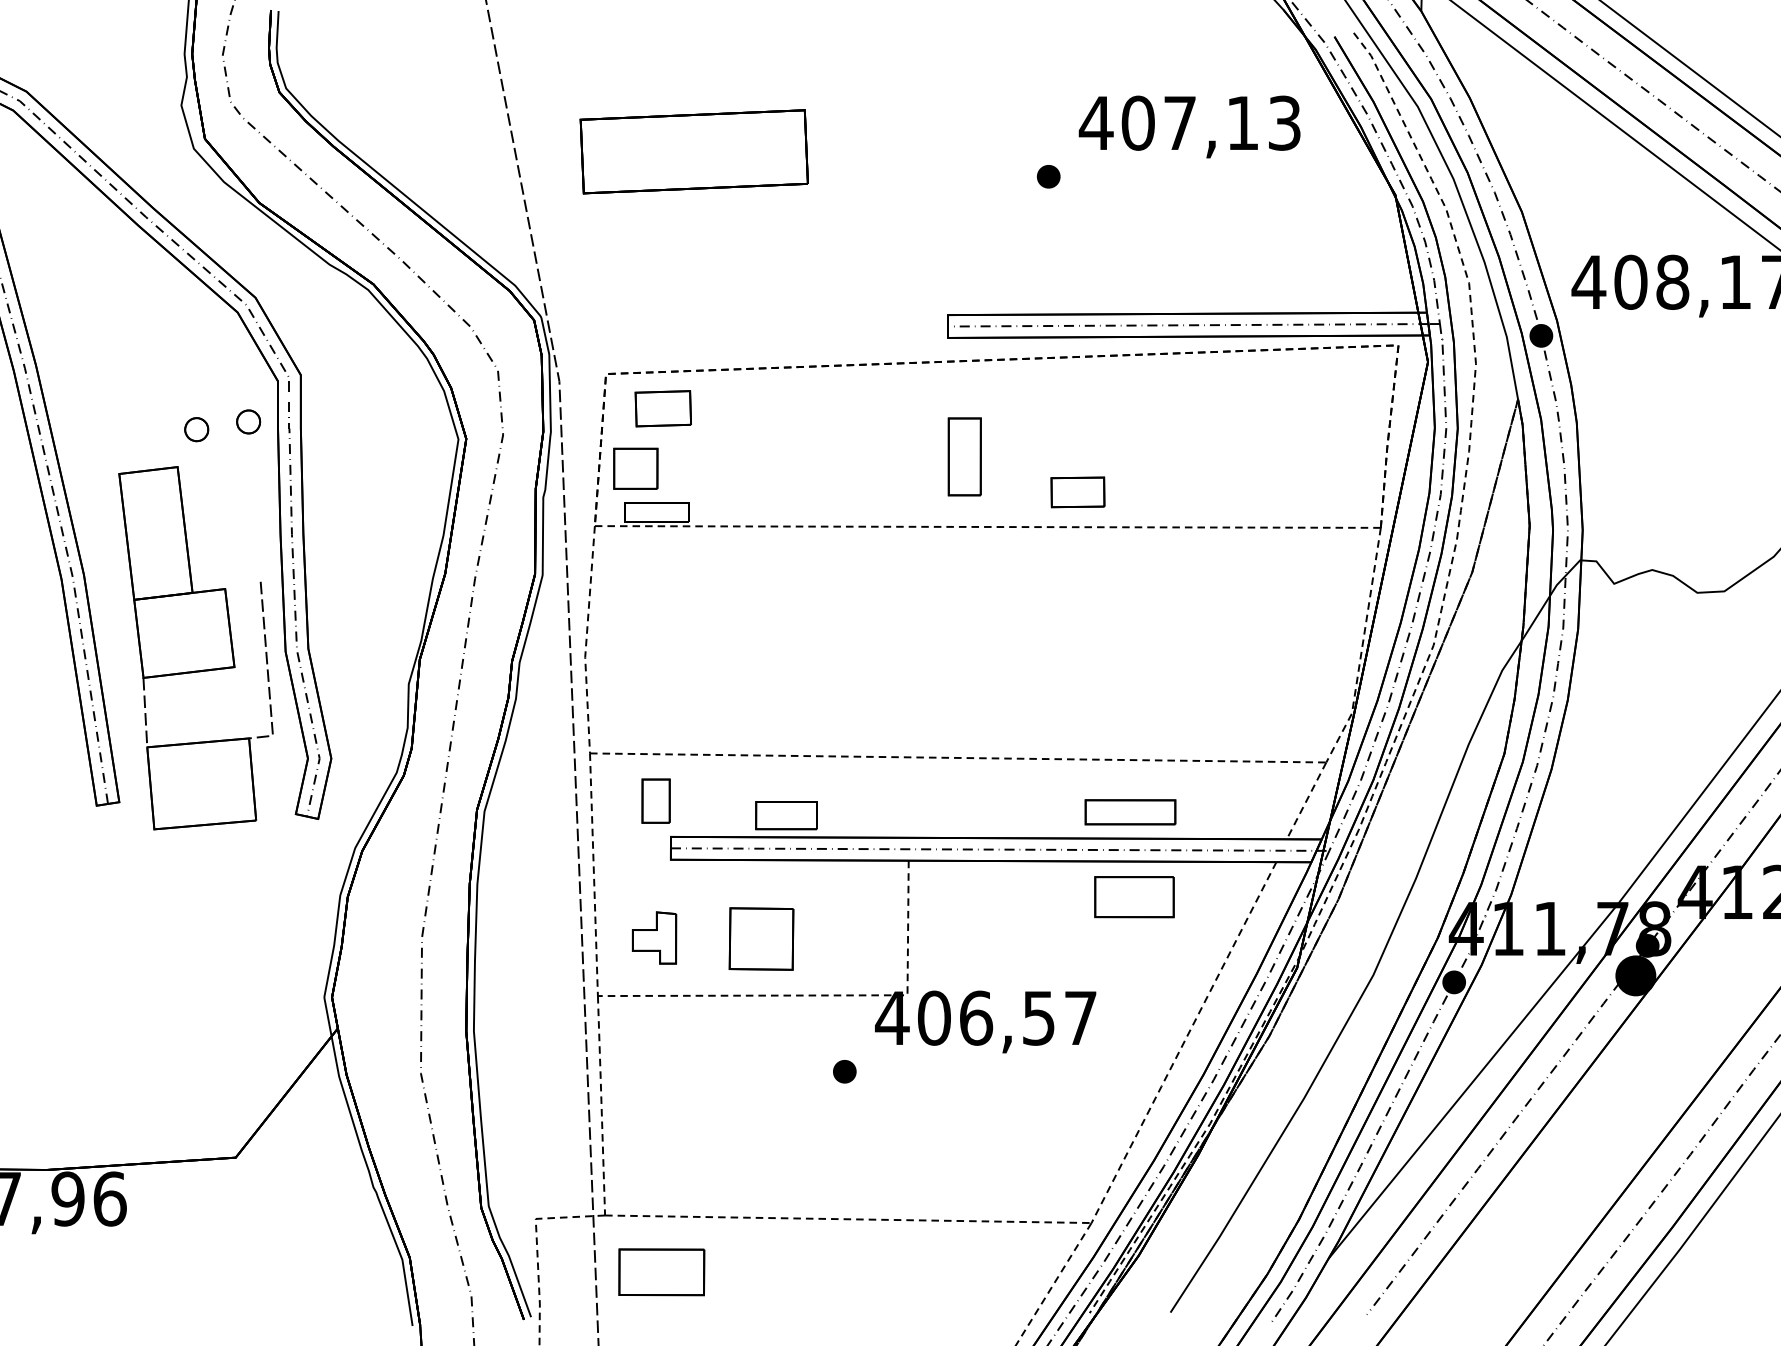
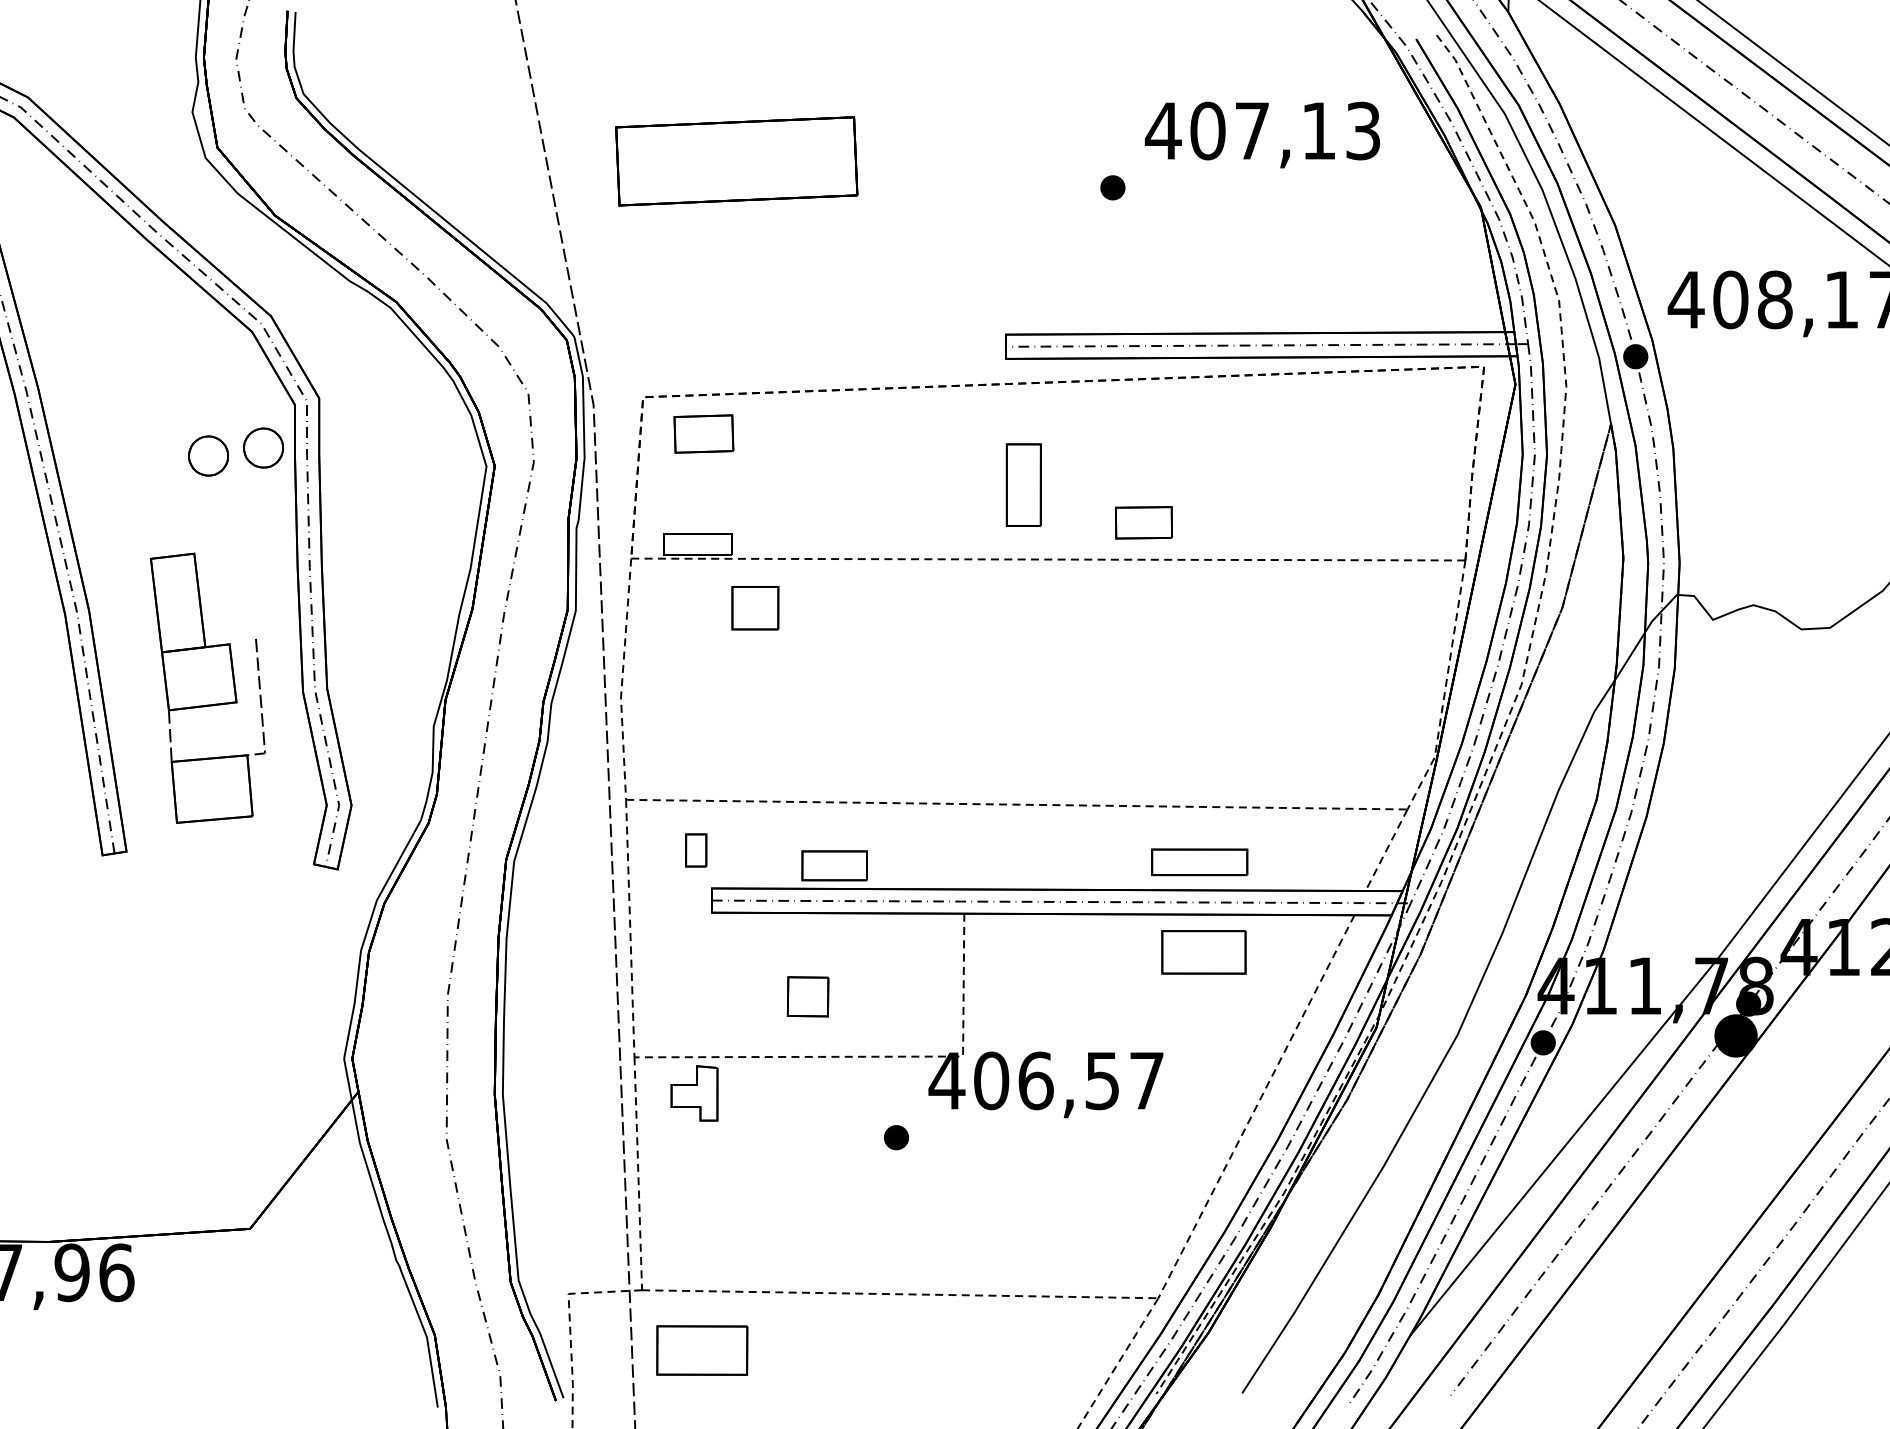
part: (248, 421) -> (263, 447), size x1.6
part: (196, 429) -> (208, 456), size x1.6
part: (635, 468) -> (755, 607), moved
part: (195, 648) -> (207, 688), size x0.7
part: (655, 800) -> (695, 849), size x0.7
part: (654, 937) -> (694, 1092), moved
part: (761, 938) -> (808, 996), size x0.6

